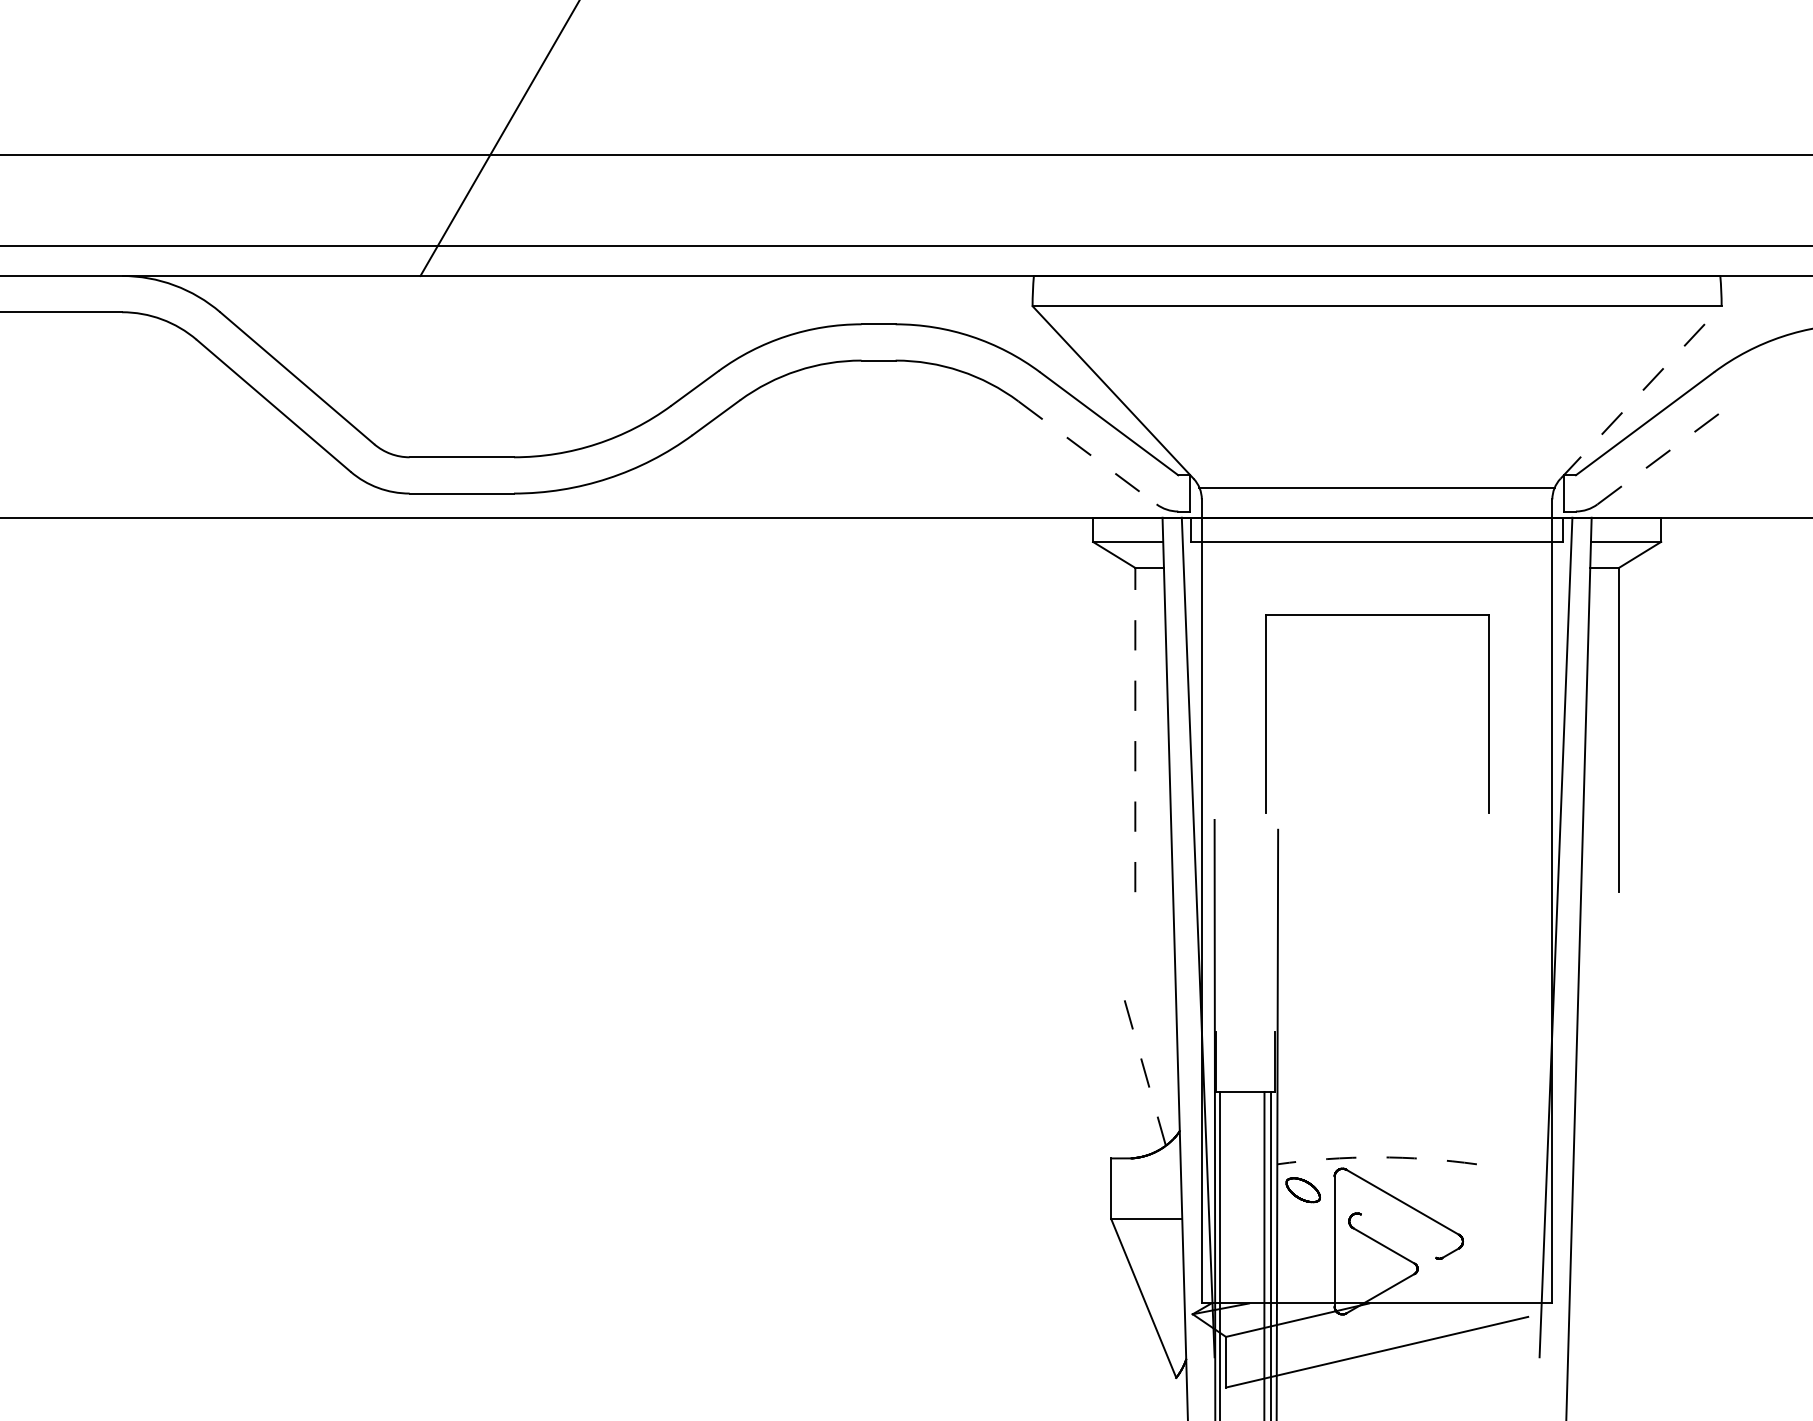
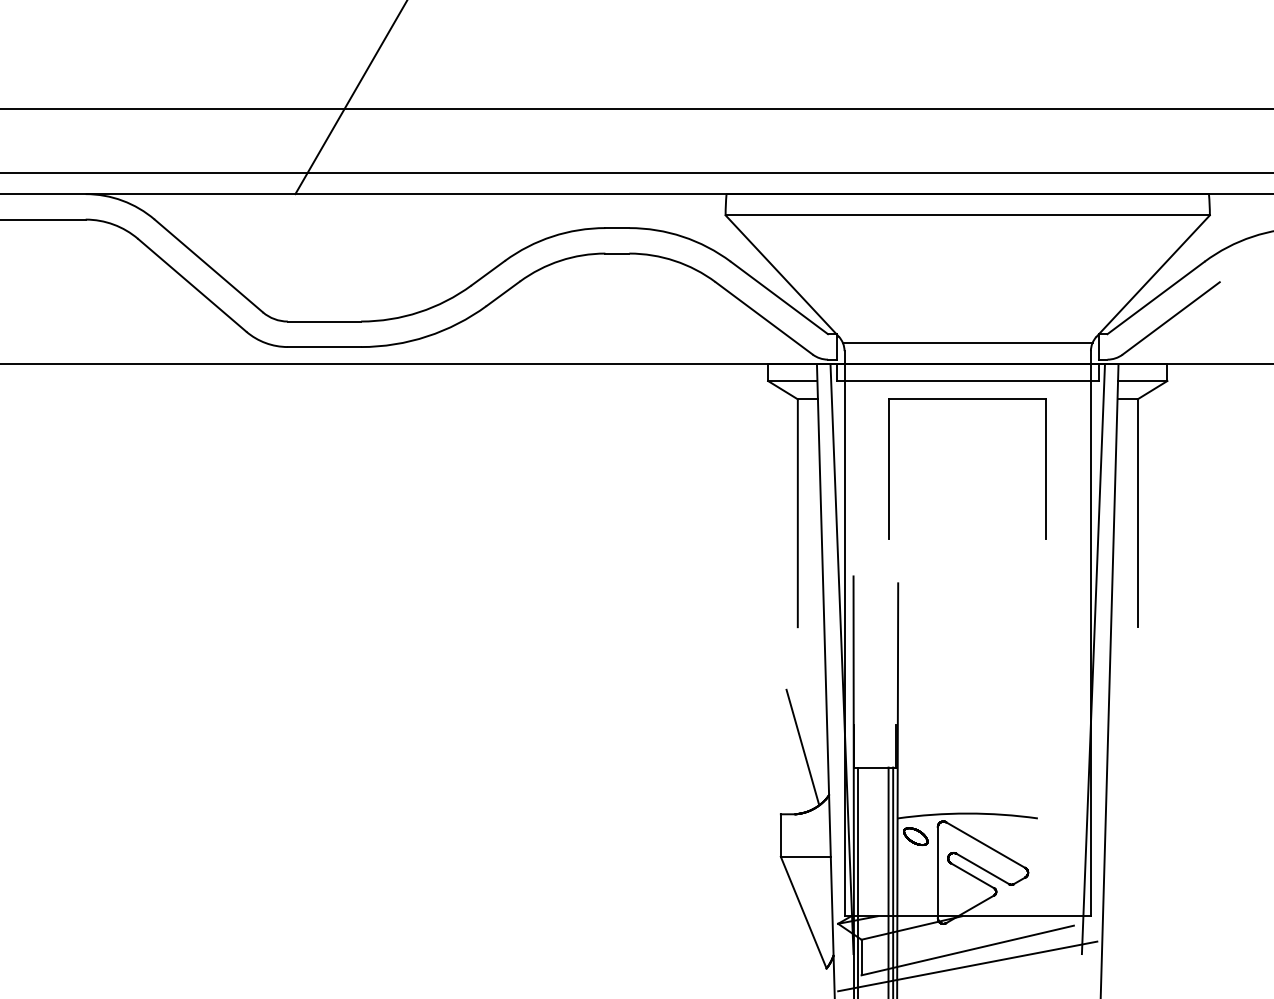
line: (1641, 392) -> (1153, 276), dashed -> solid
line: (1667, 452) -> (1171, 318), dashed -> solid
line: (1087, 453) -> (764, 318), dashed -> solid
part: (1377, 615) -> (968, 399), moved
line: (1135, 729) -> (797, 512), dashed -> solid
line: (1142, 1063) -> (802, 747), dashed -> solid
arc: (1377, 1157) -> (968, 813), dashed -> solid
line: (1398, 1235) -> (982, 868), added
line: (1376, 1374) -> (967, 966), added

